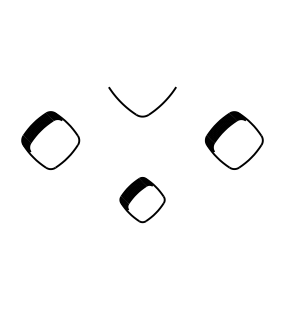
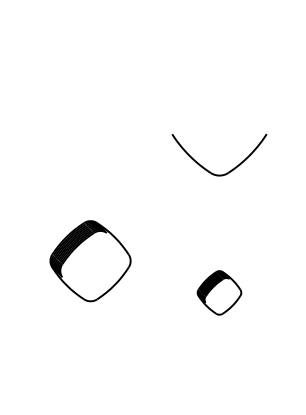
part: (50, 140) -> (90, 261), moved
part: (142, 200) -> (219, 293), size x0.7

